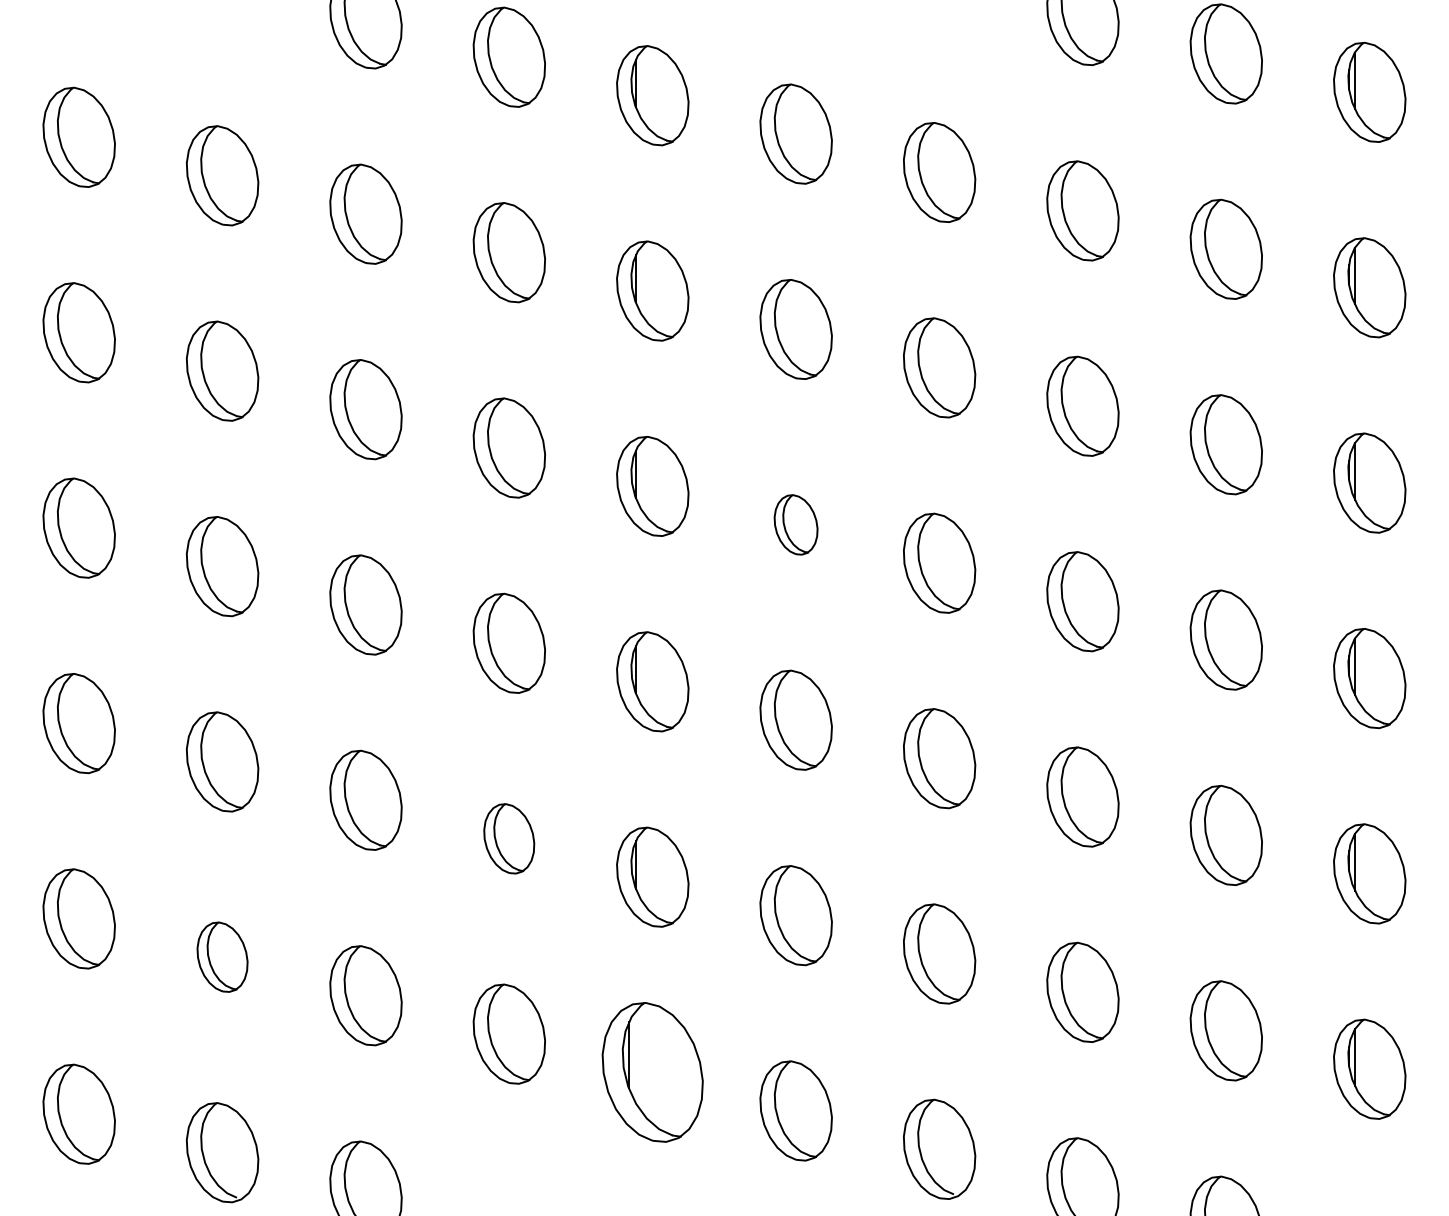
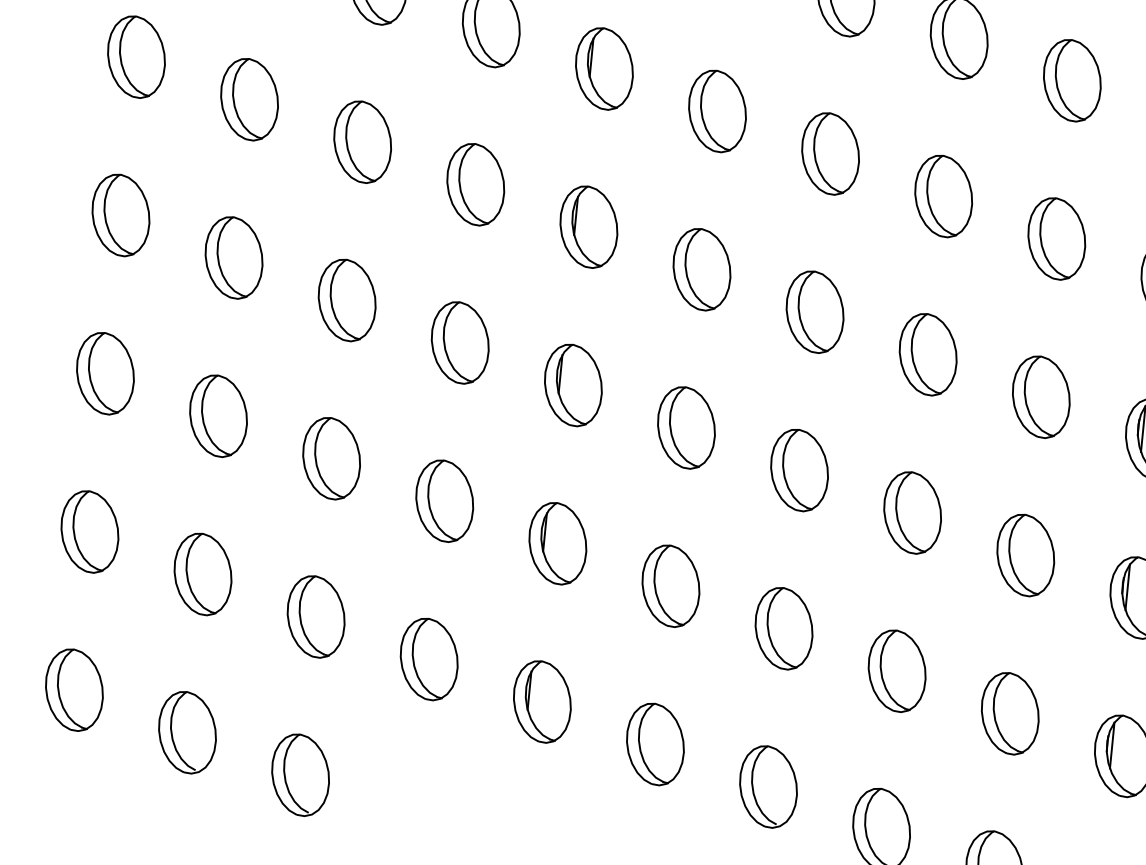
part: (795, 524) -> (701, 269), size x1.67
part: (508, 838) -> (444, 500), size x1.43
part: (222, 956) -> (203, 573), size x1.43
part: (652, 1072) -> (542, 701), size x0.71

